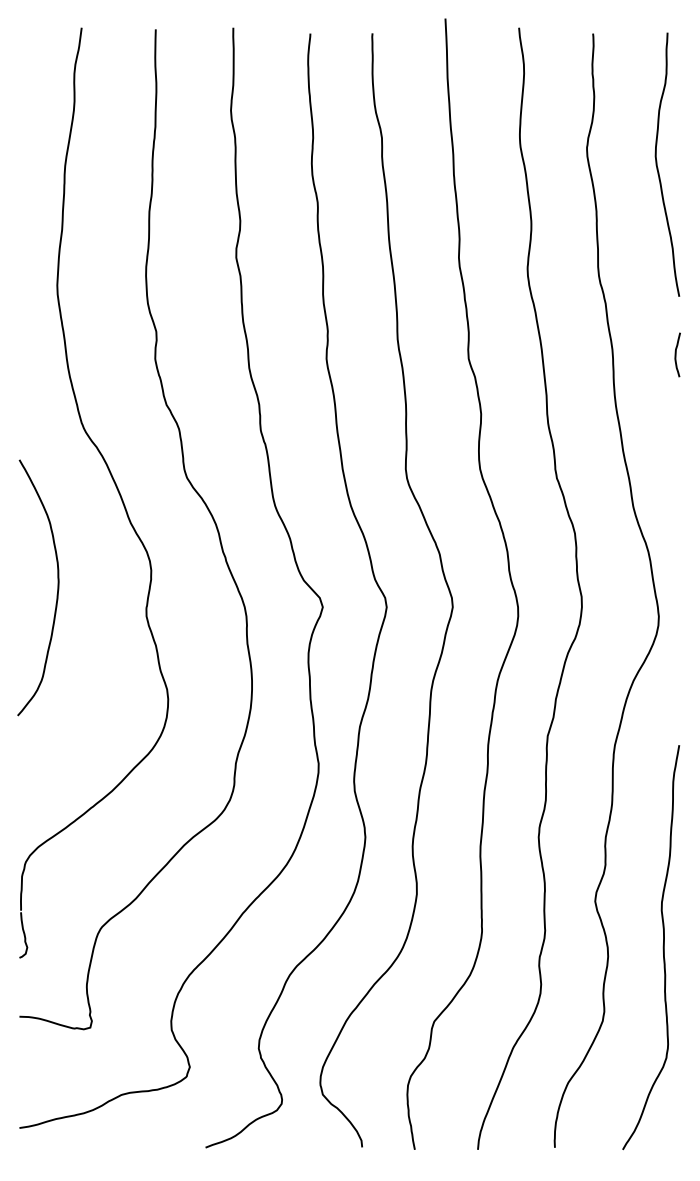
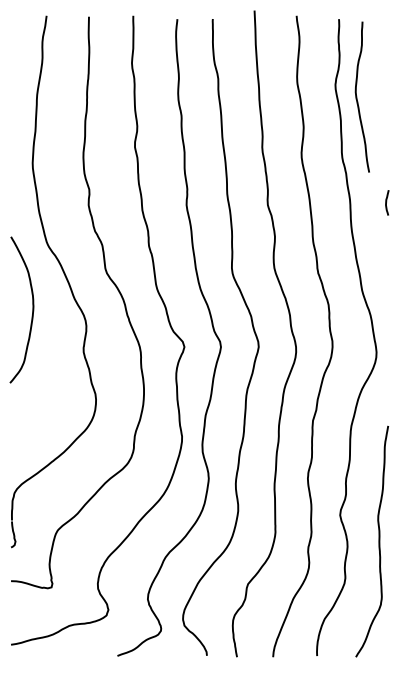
curve: (658, 163) -> (357, 96), moved
curve: (56, 587) -> (32, 309), moved

